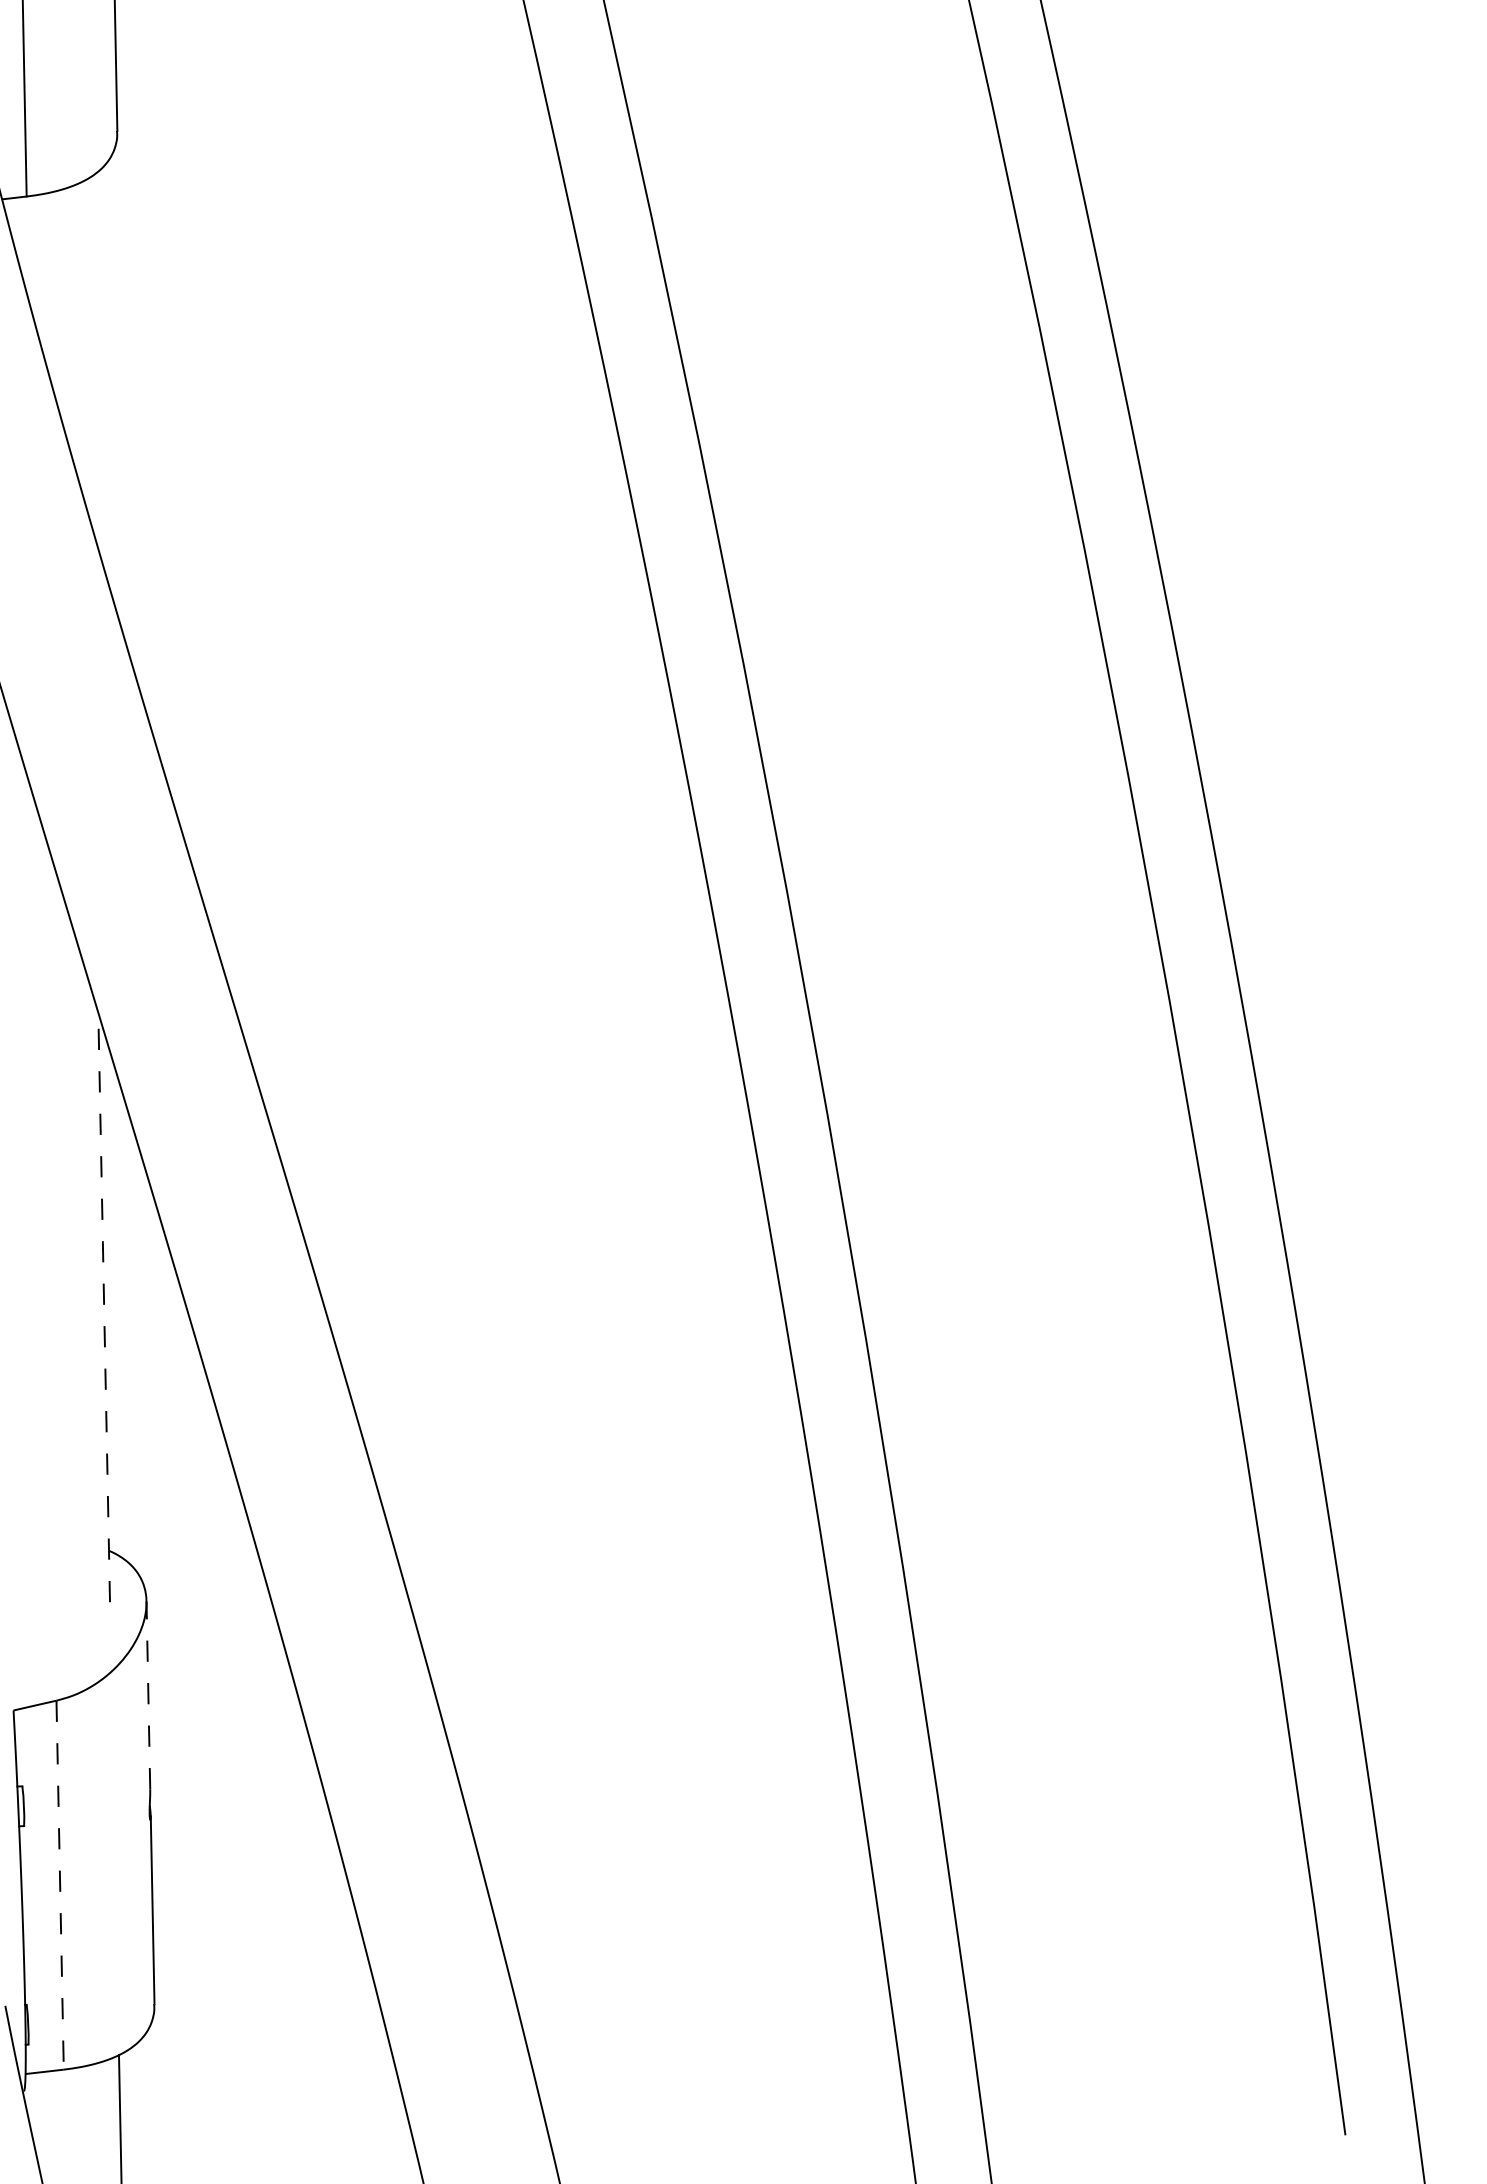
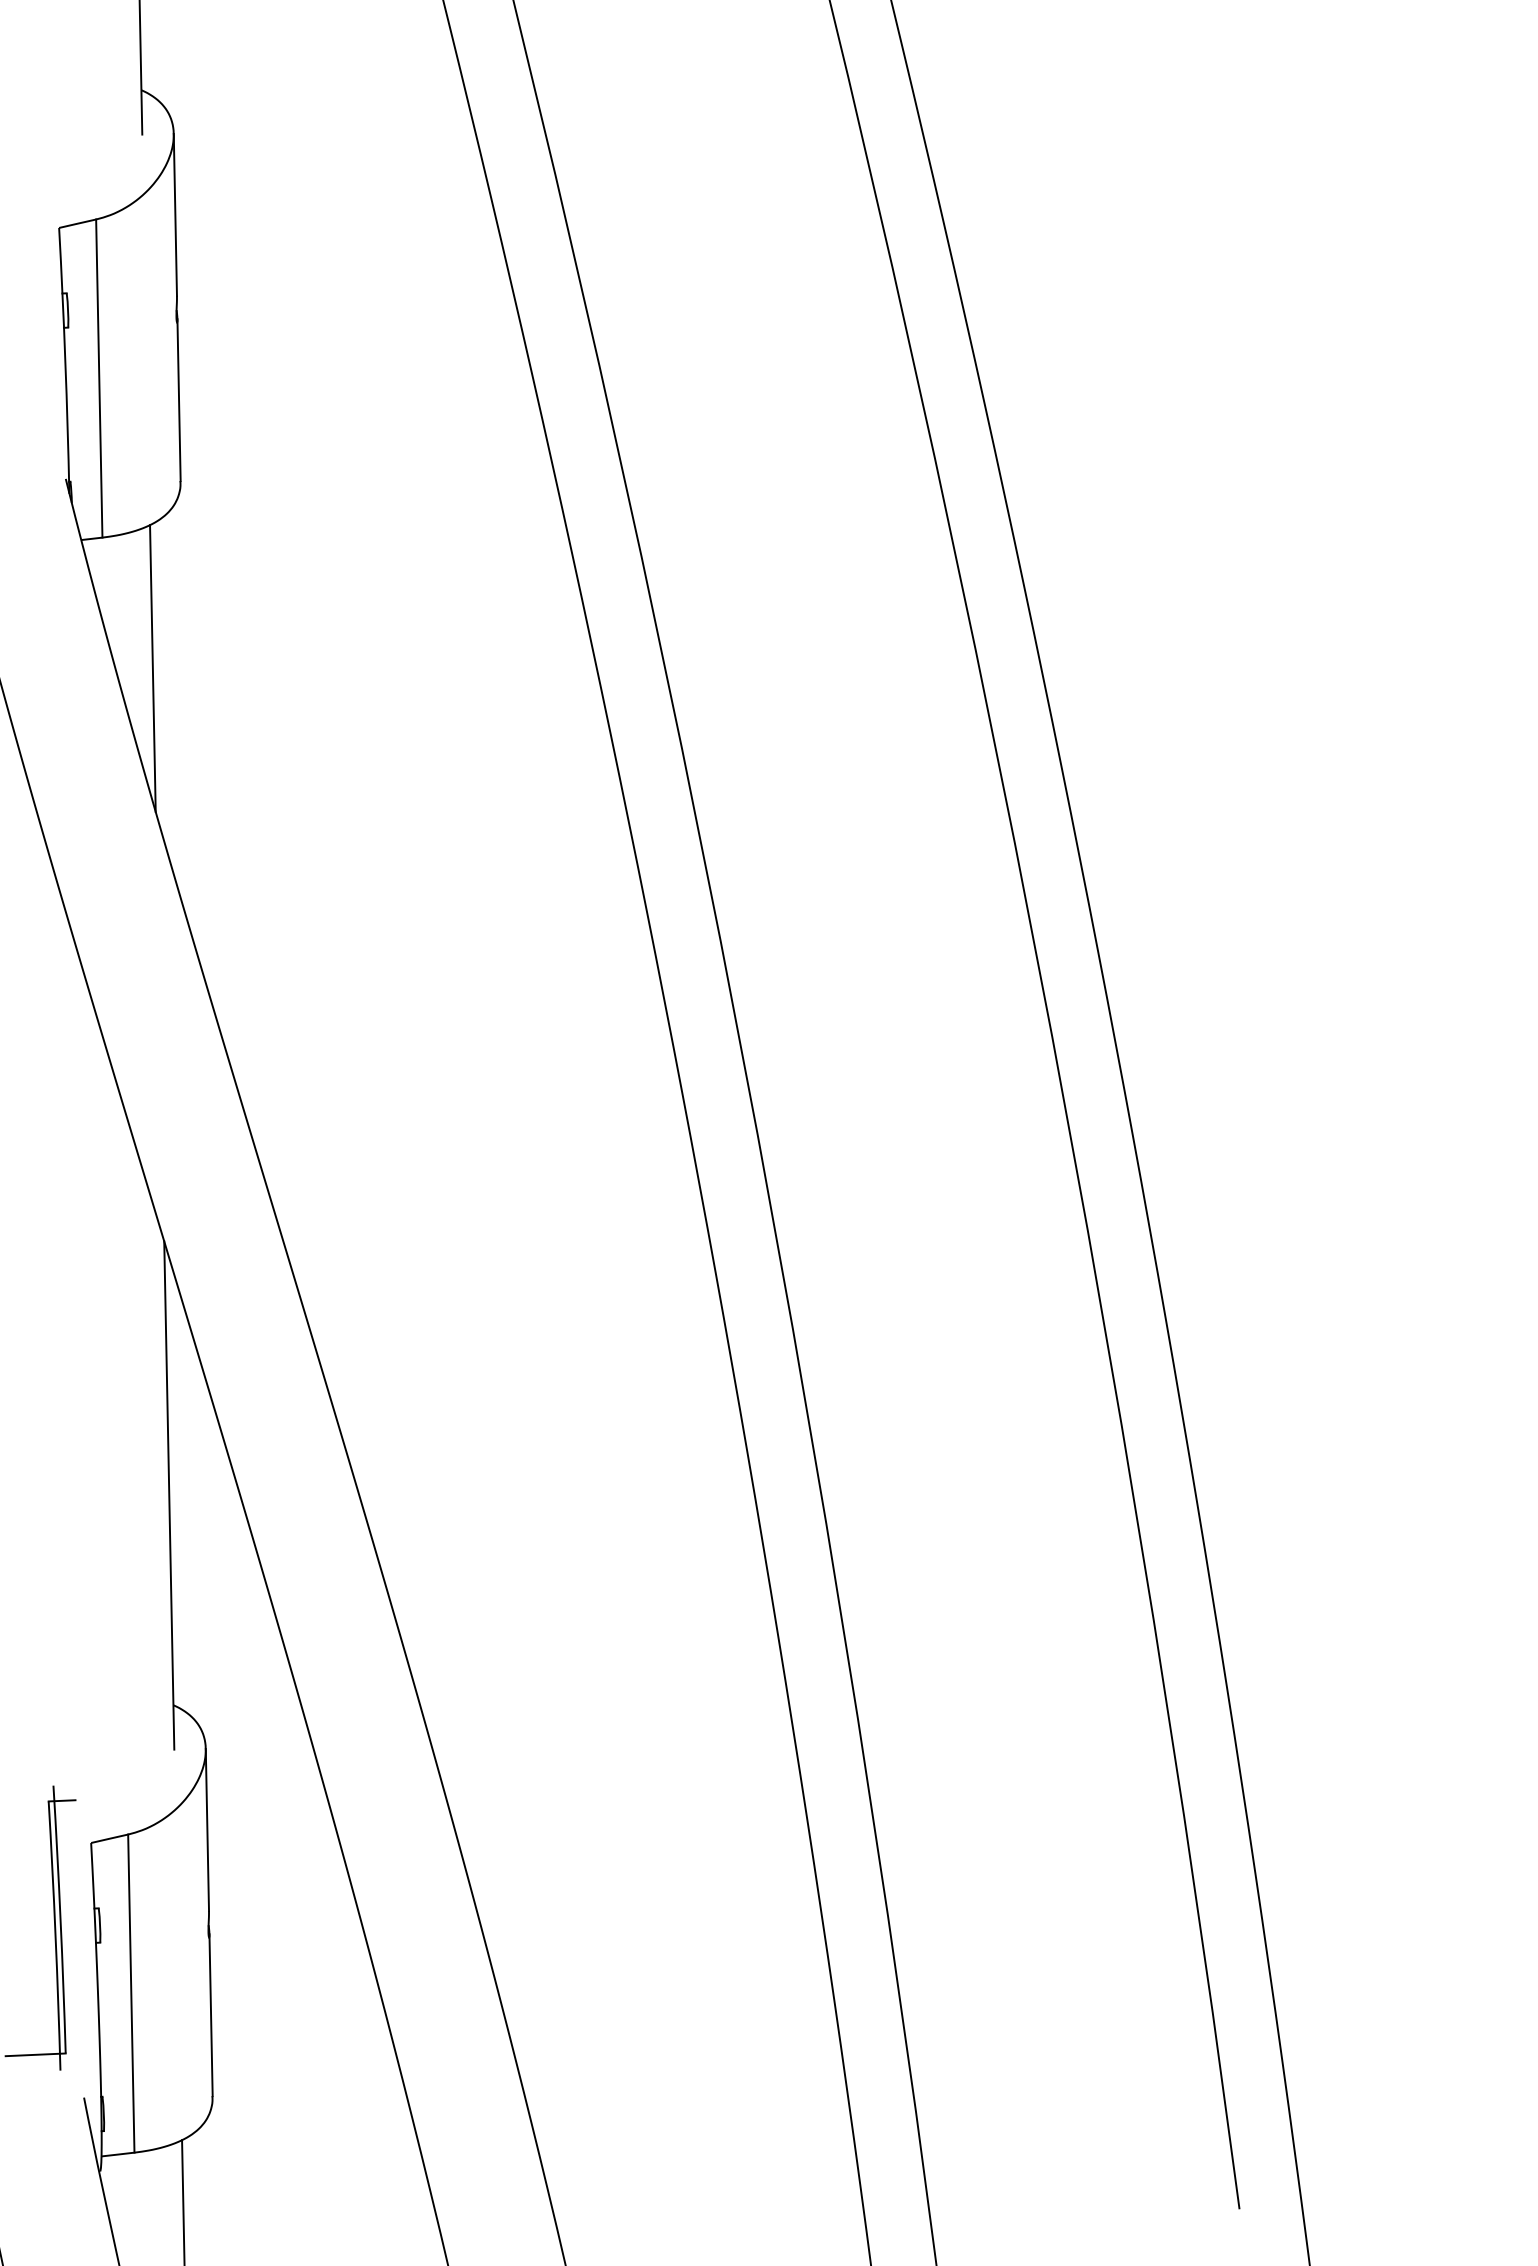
line: (84, 348) -> (152, 668), added
line: (104, 1307) -> (169, 1495), dashed -> solid
line: (148, 1694) -> (207, 1829), dashed -> solid
line: (60, 1886) -> (131, 1994), dashed -> solid

